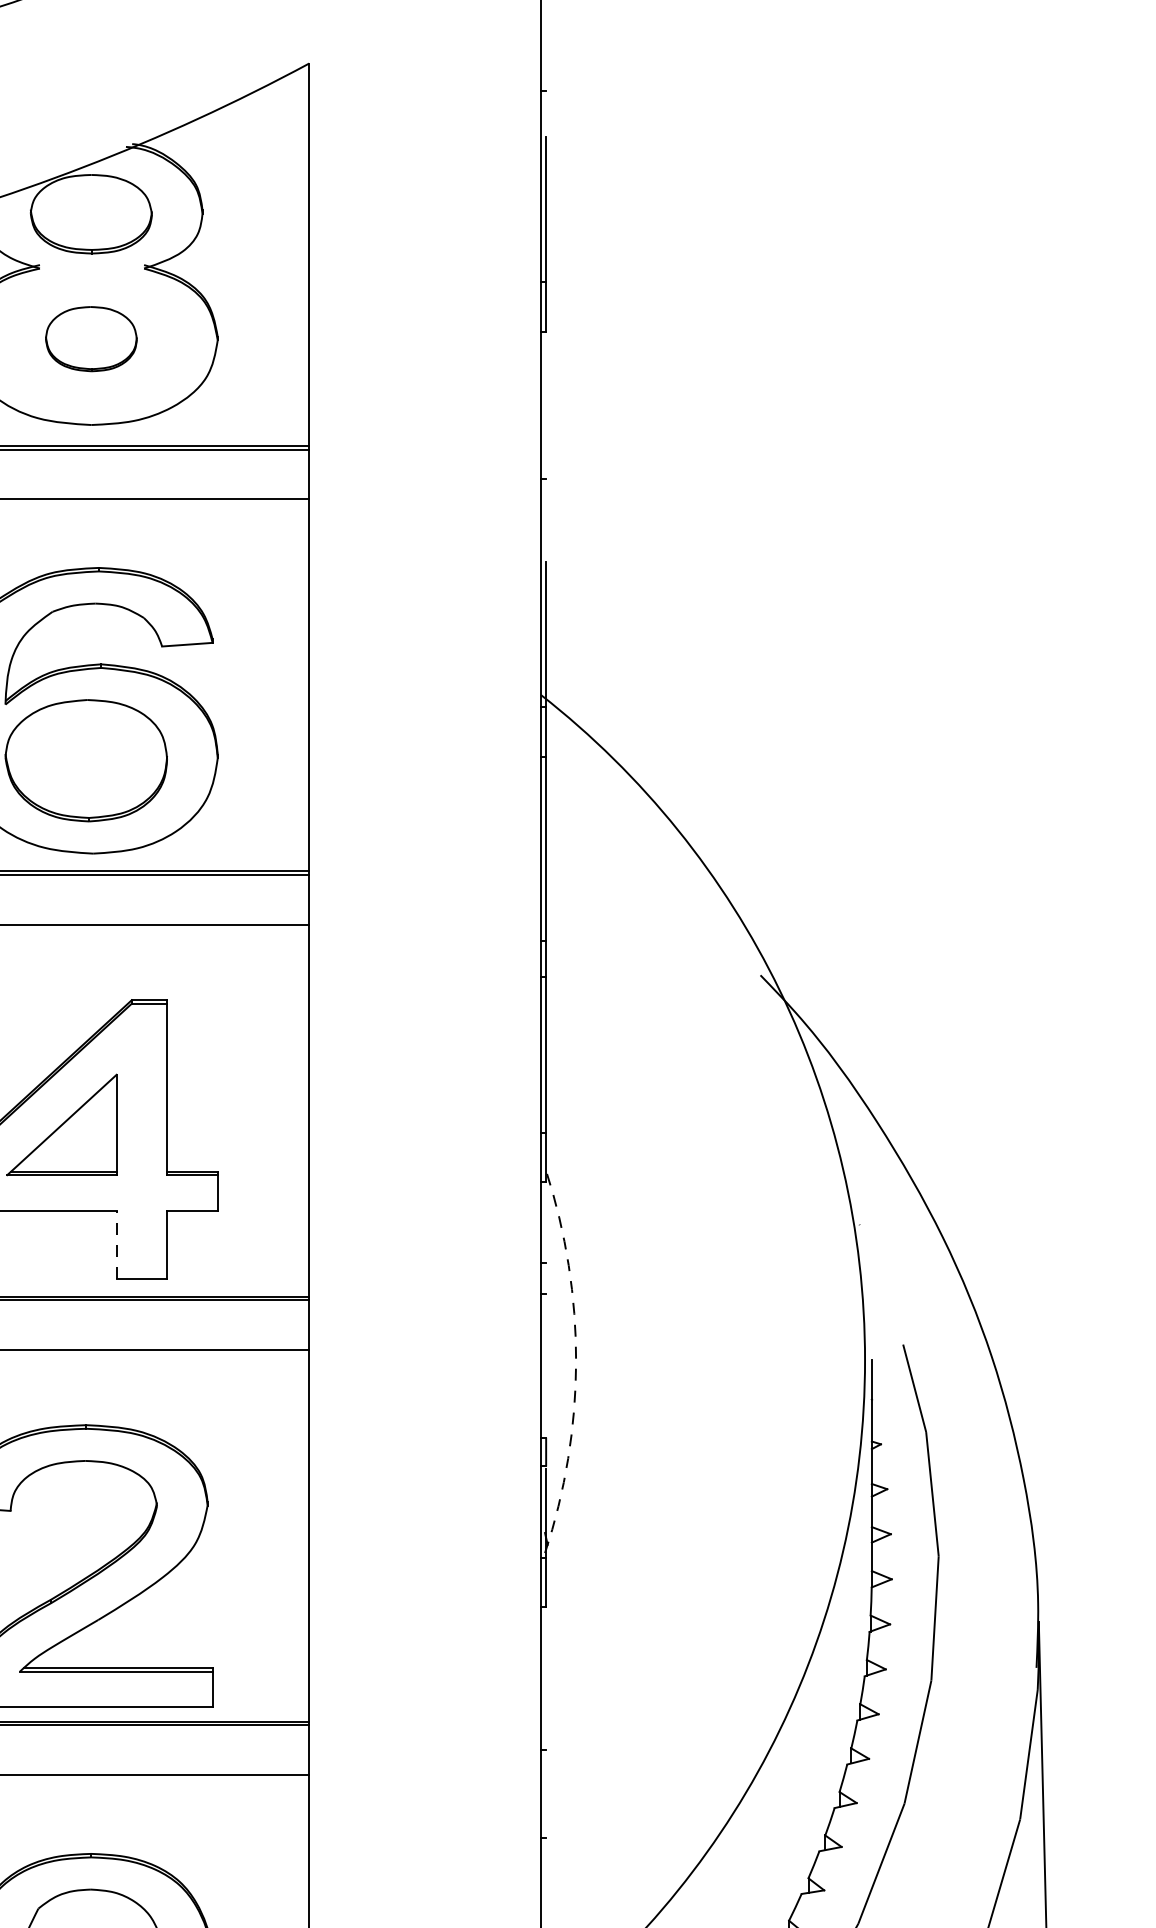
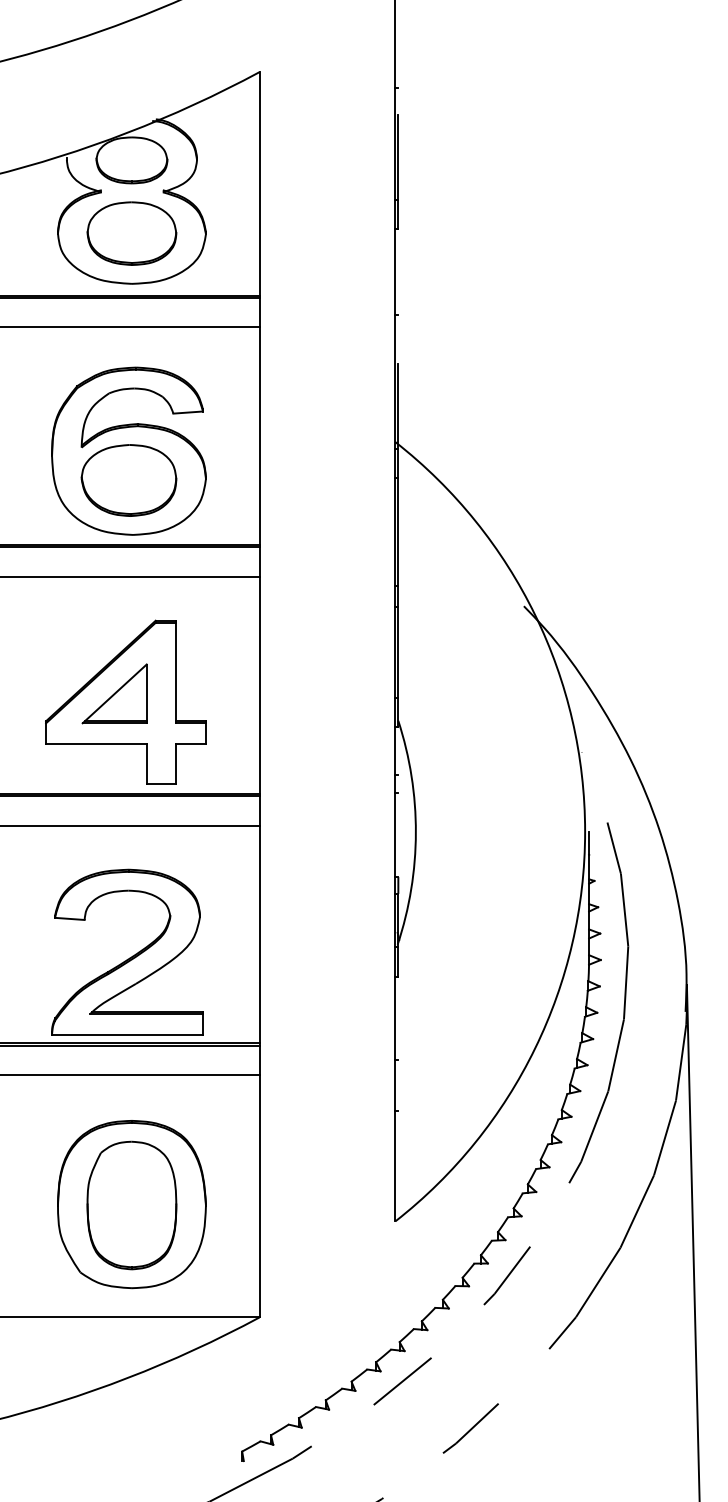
part: (90, 338) -> (131, 233), size x1.67
line: (116, 1245) -> (146, 764), dashed -> solid
arc: (575, 1361) -> (415, 832), dashed -> solid

